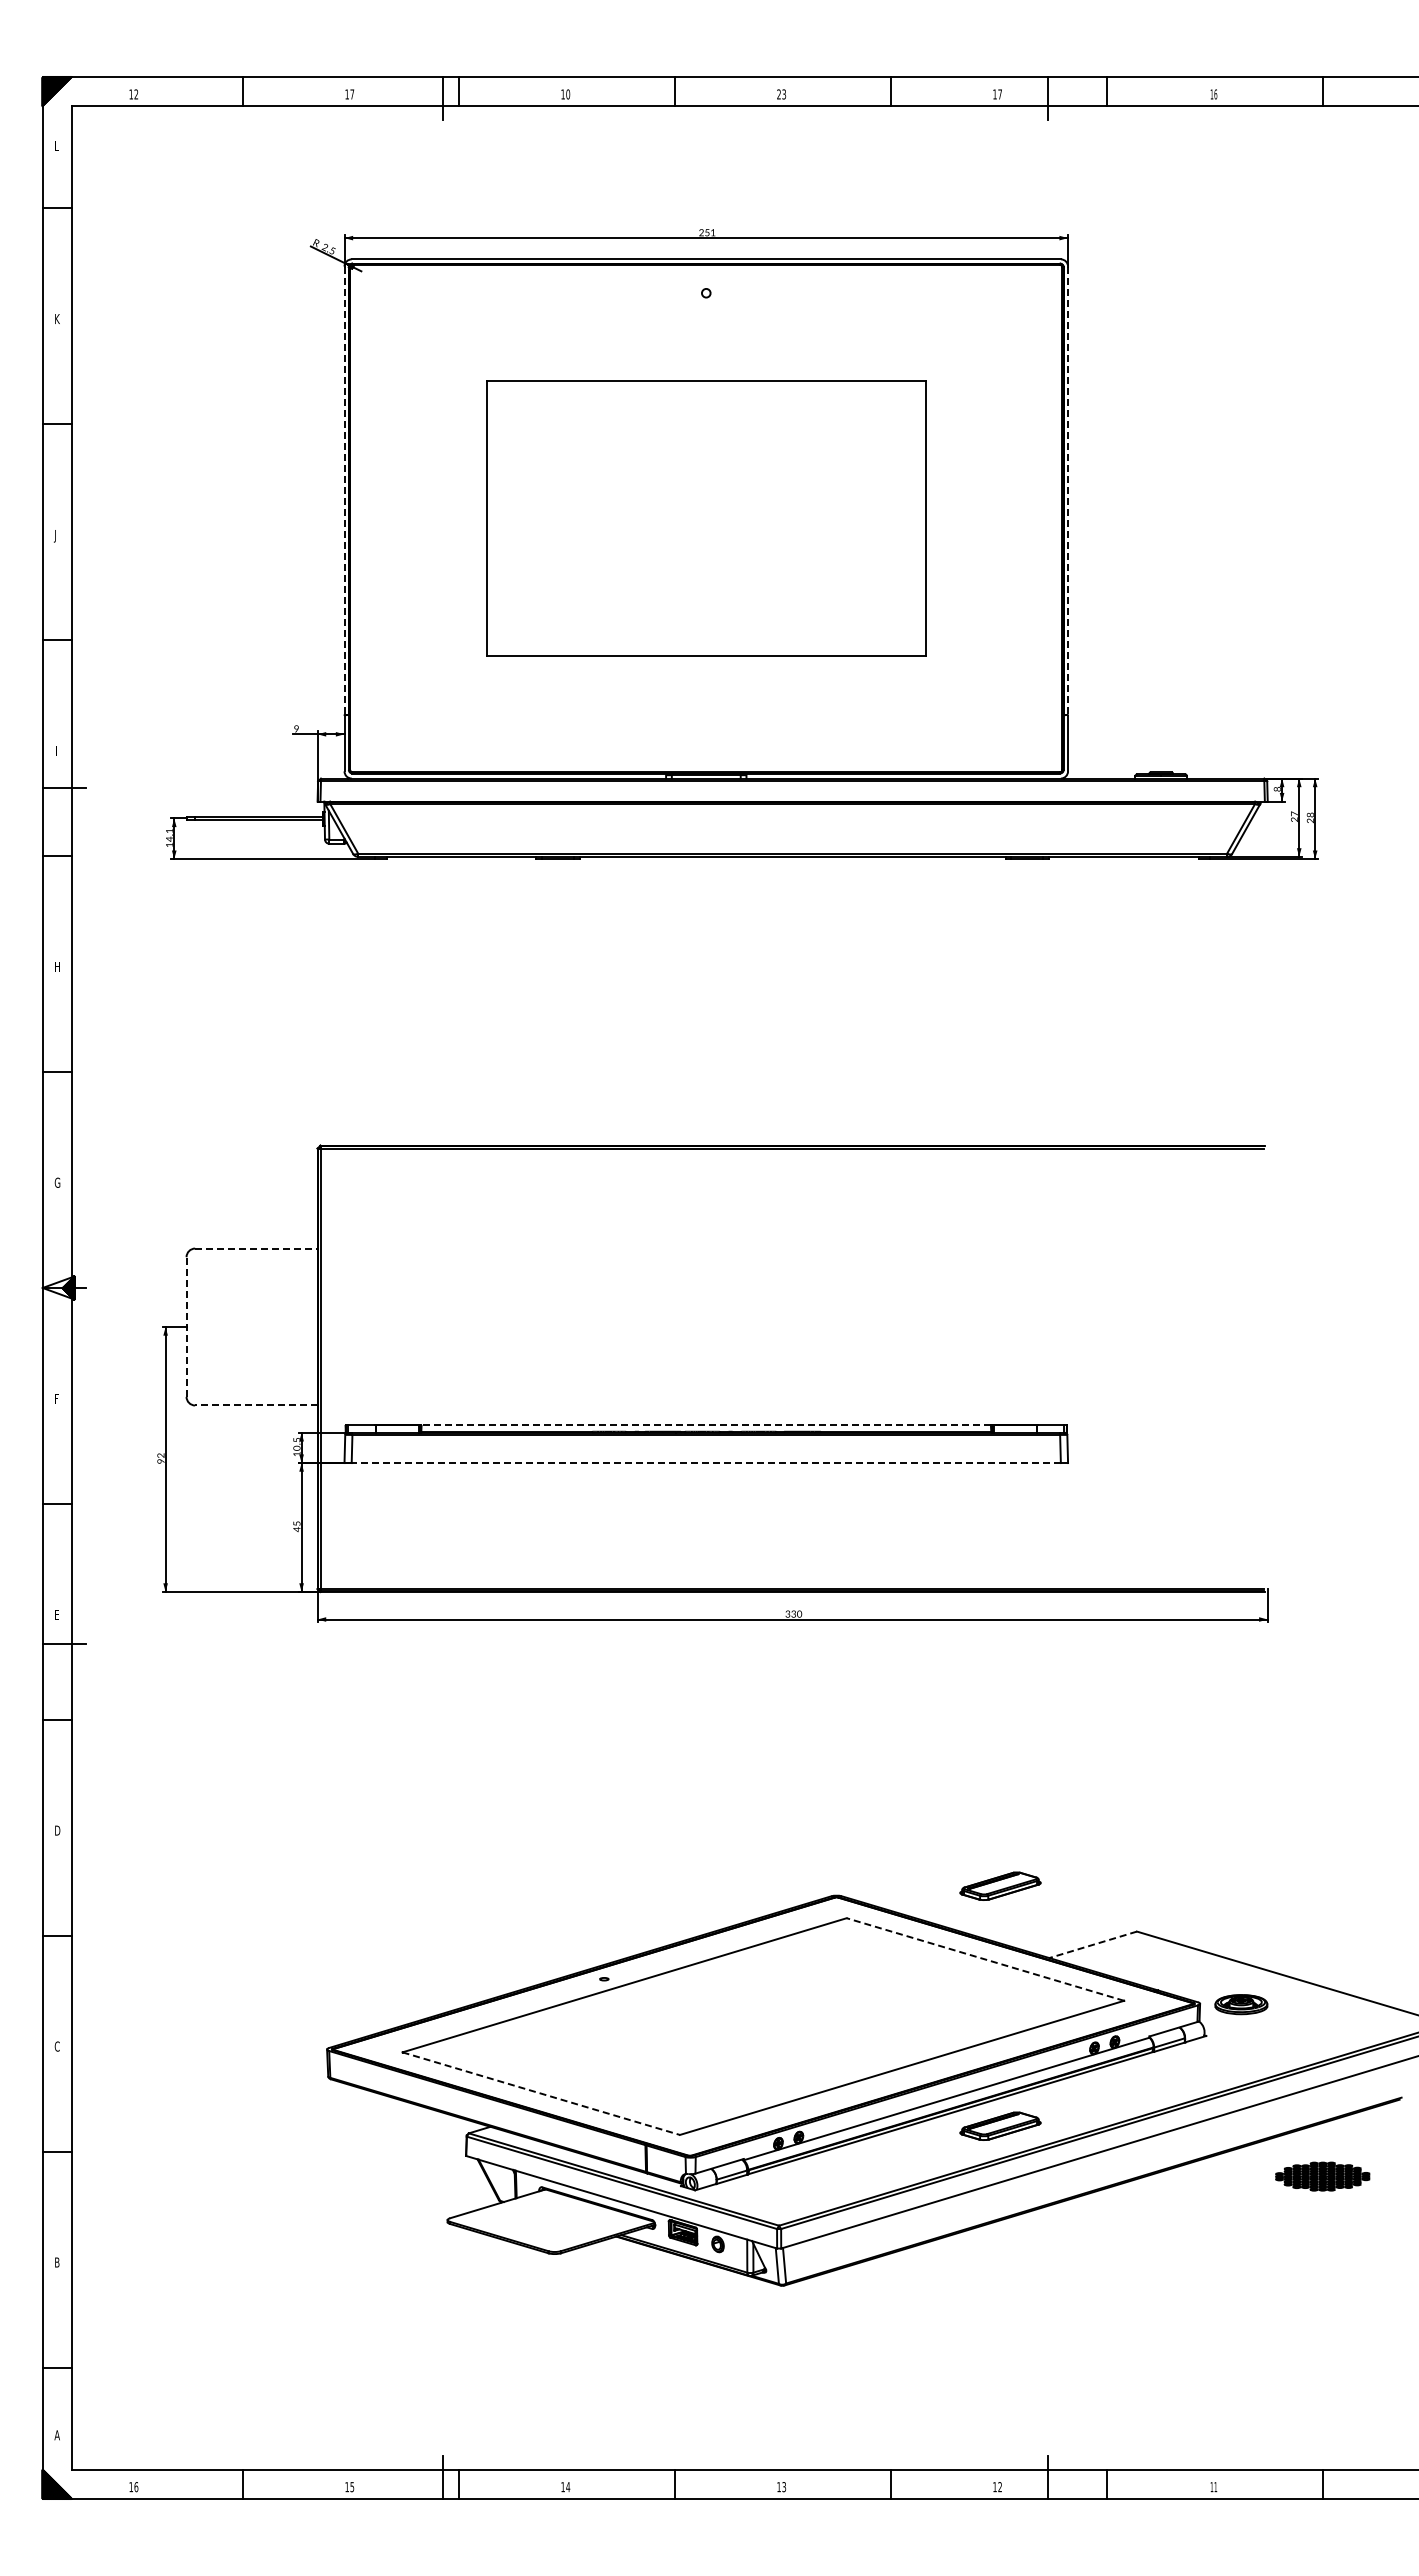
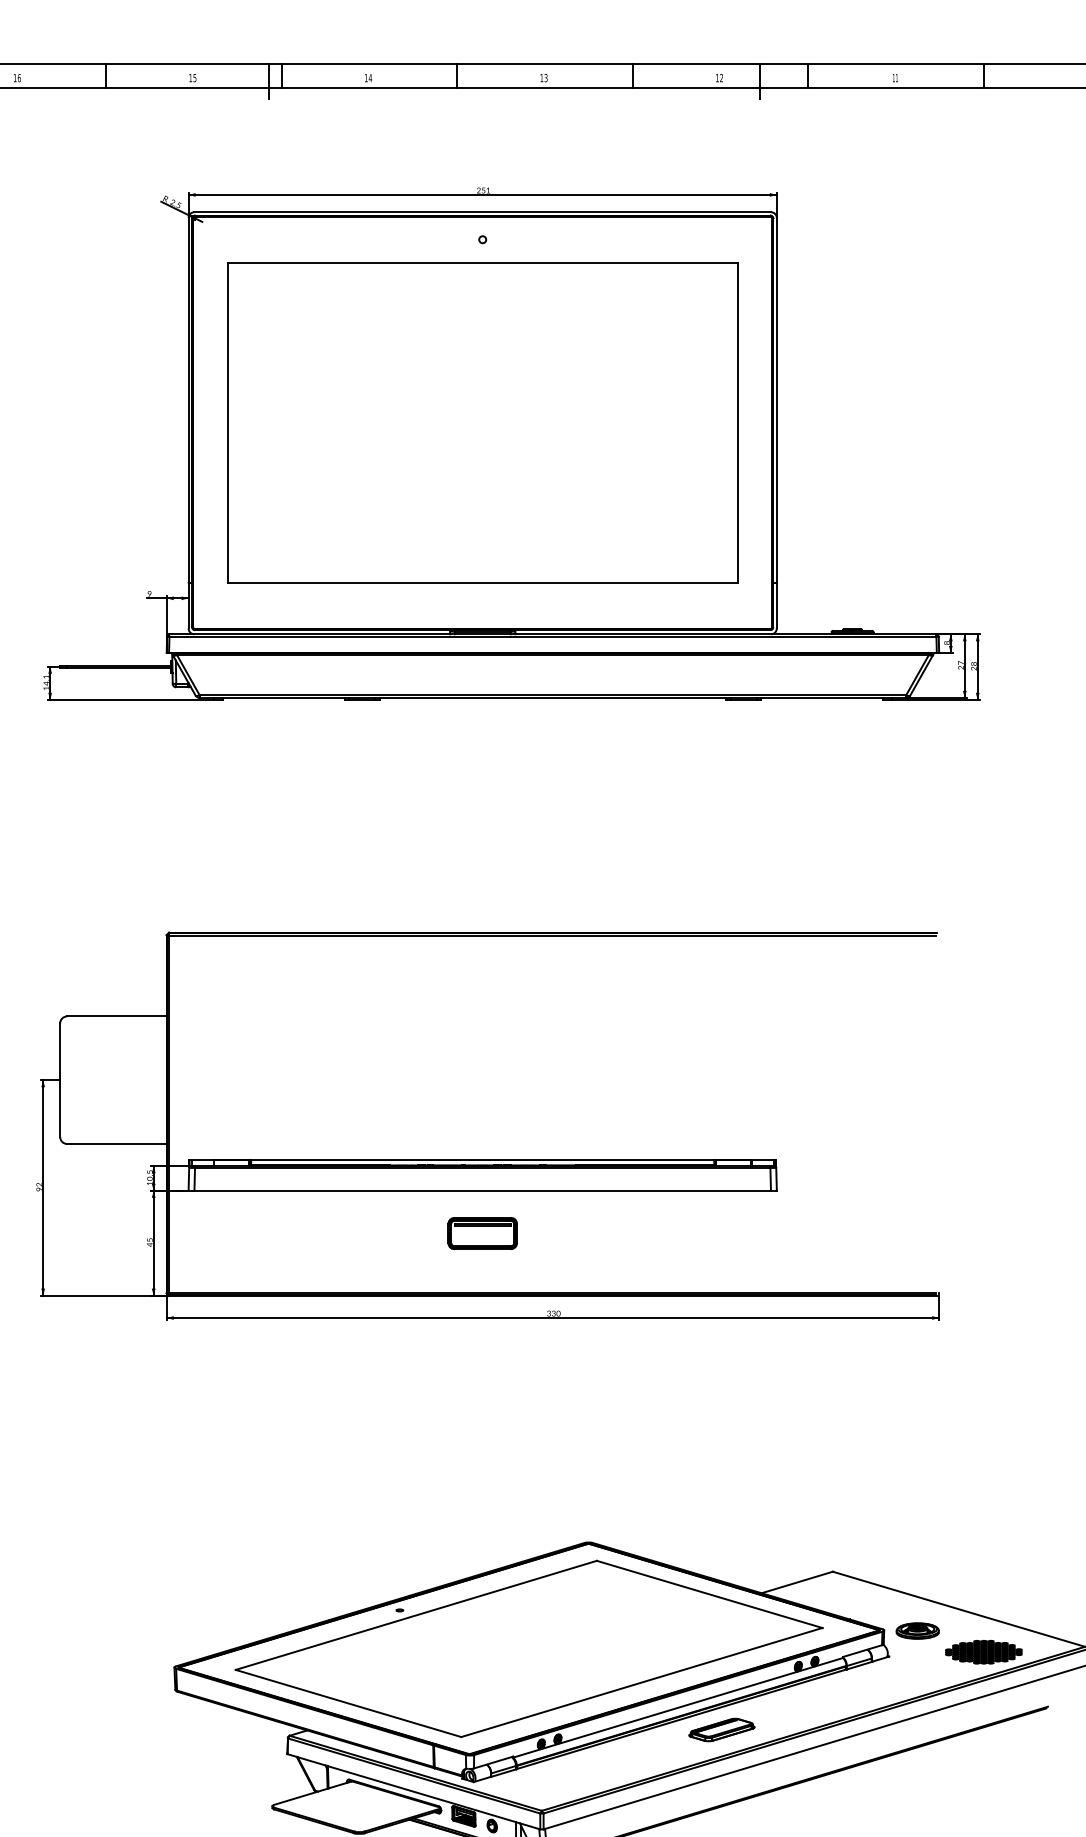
text: (136, 94) -> (19, 78), 12 -> 16
text: (352, 94) -> (195, 78), 17 -> 15
text: (568, 94) -> (370, 78), 10 -> 14
text: (778, 94) -> (541, 78), 23 -> 13
text: (999, 94) -> (721, 78), 17 -> 12
text: (1215, 94) -> (896, 78), 16 -> 11
line: (344, 490) -> (188, 400), dashed -> solid
line: (1068, 490) -> (777, 400), dashed -> solid
part: (706, 518) -> (482, 422), size x1.43
line: (256, 1248) -> (117, 1016), dashed -> solid
line: (186, 1327) -> (60, 1080), dashed -> solid
line: (255, 1405) -> (116, 1144), dashed -> solid
line: (706, 1424) -> (482, 1159), dashed -> solid
line: (706, 1463) -> (482, 1191), dashed -> solid
part: (706, 1515) -> (482, 1233), added
part: (1000, 1885) -> (721, 1534), removed
line: (1093, 1944) -> (797, 1582), dashed -> solid
line: (985, 1959) -> (709, 1594), dashed -> solid
line: (541, 2093) -> (348, 1703), dashed -> solid
part: (1322, 2176) -> (983, 1652), moved

